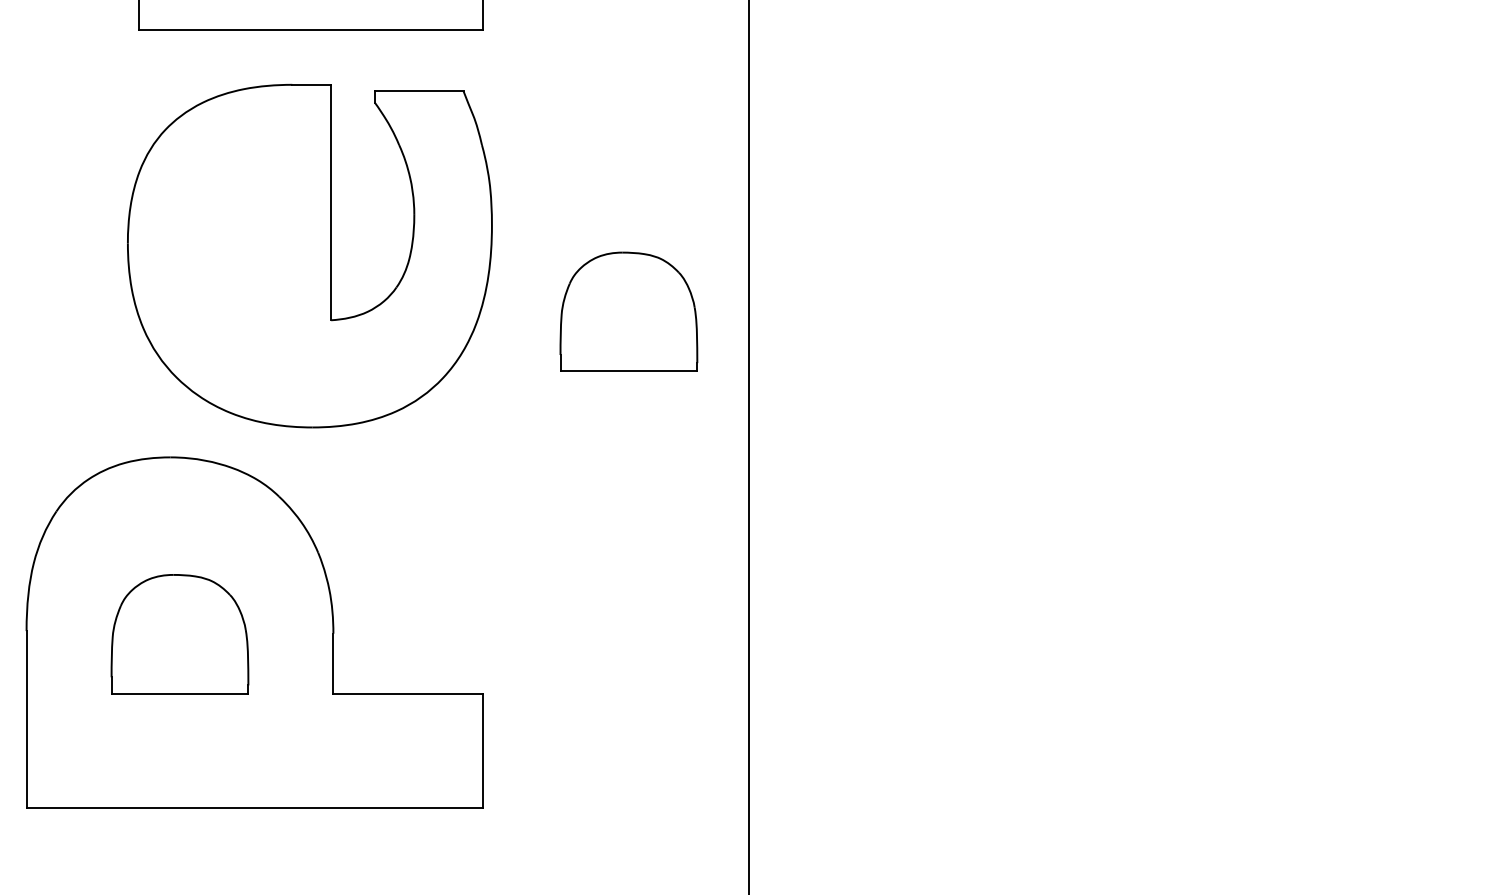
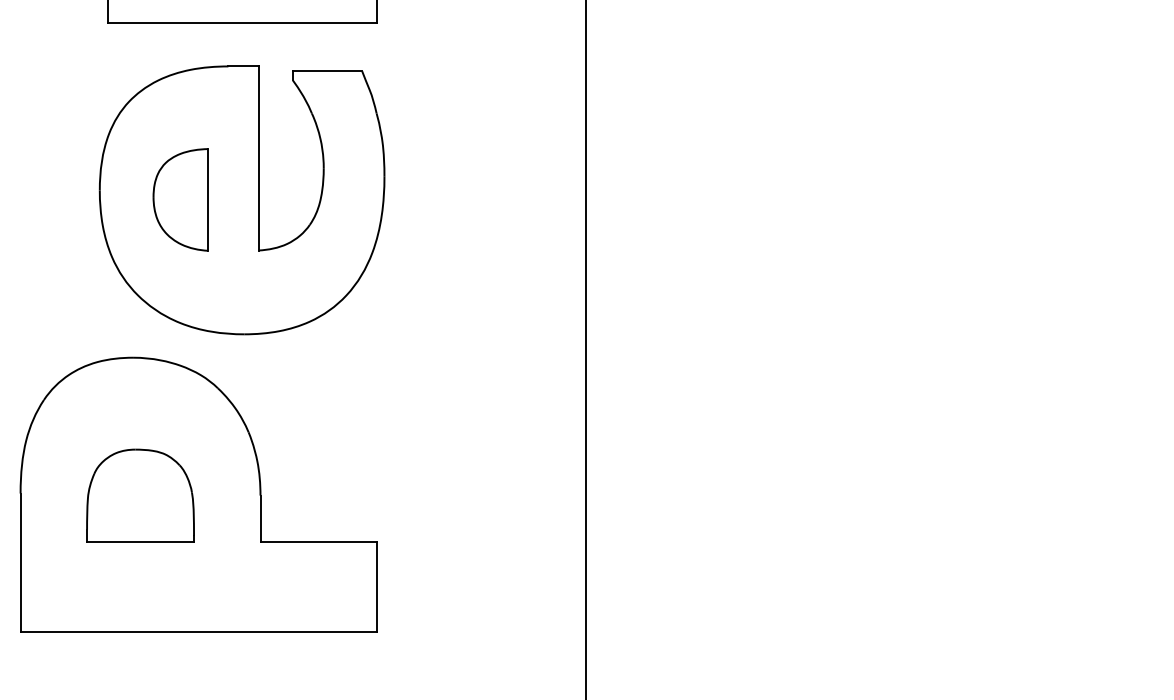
part: (231, 255) -> (180, 199), added
part: (628, 311) -> (491, 243), removed

